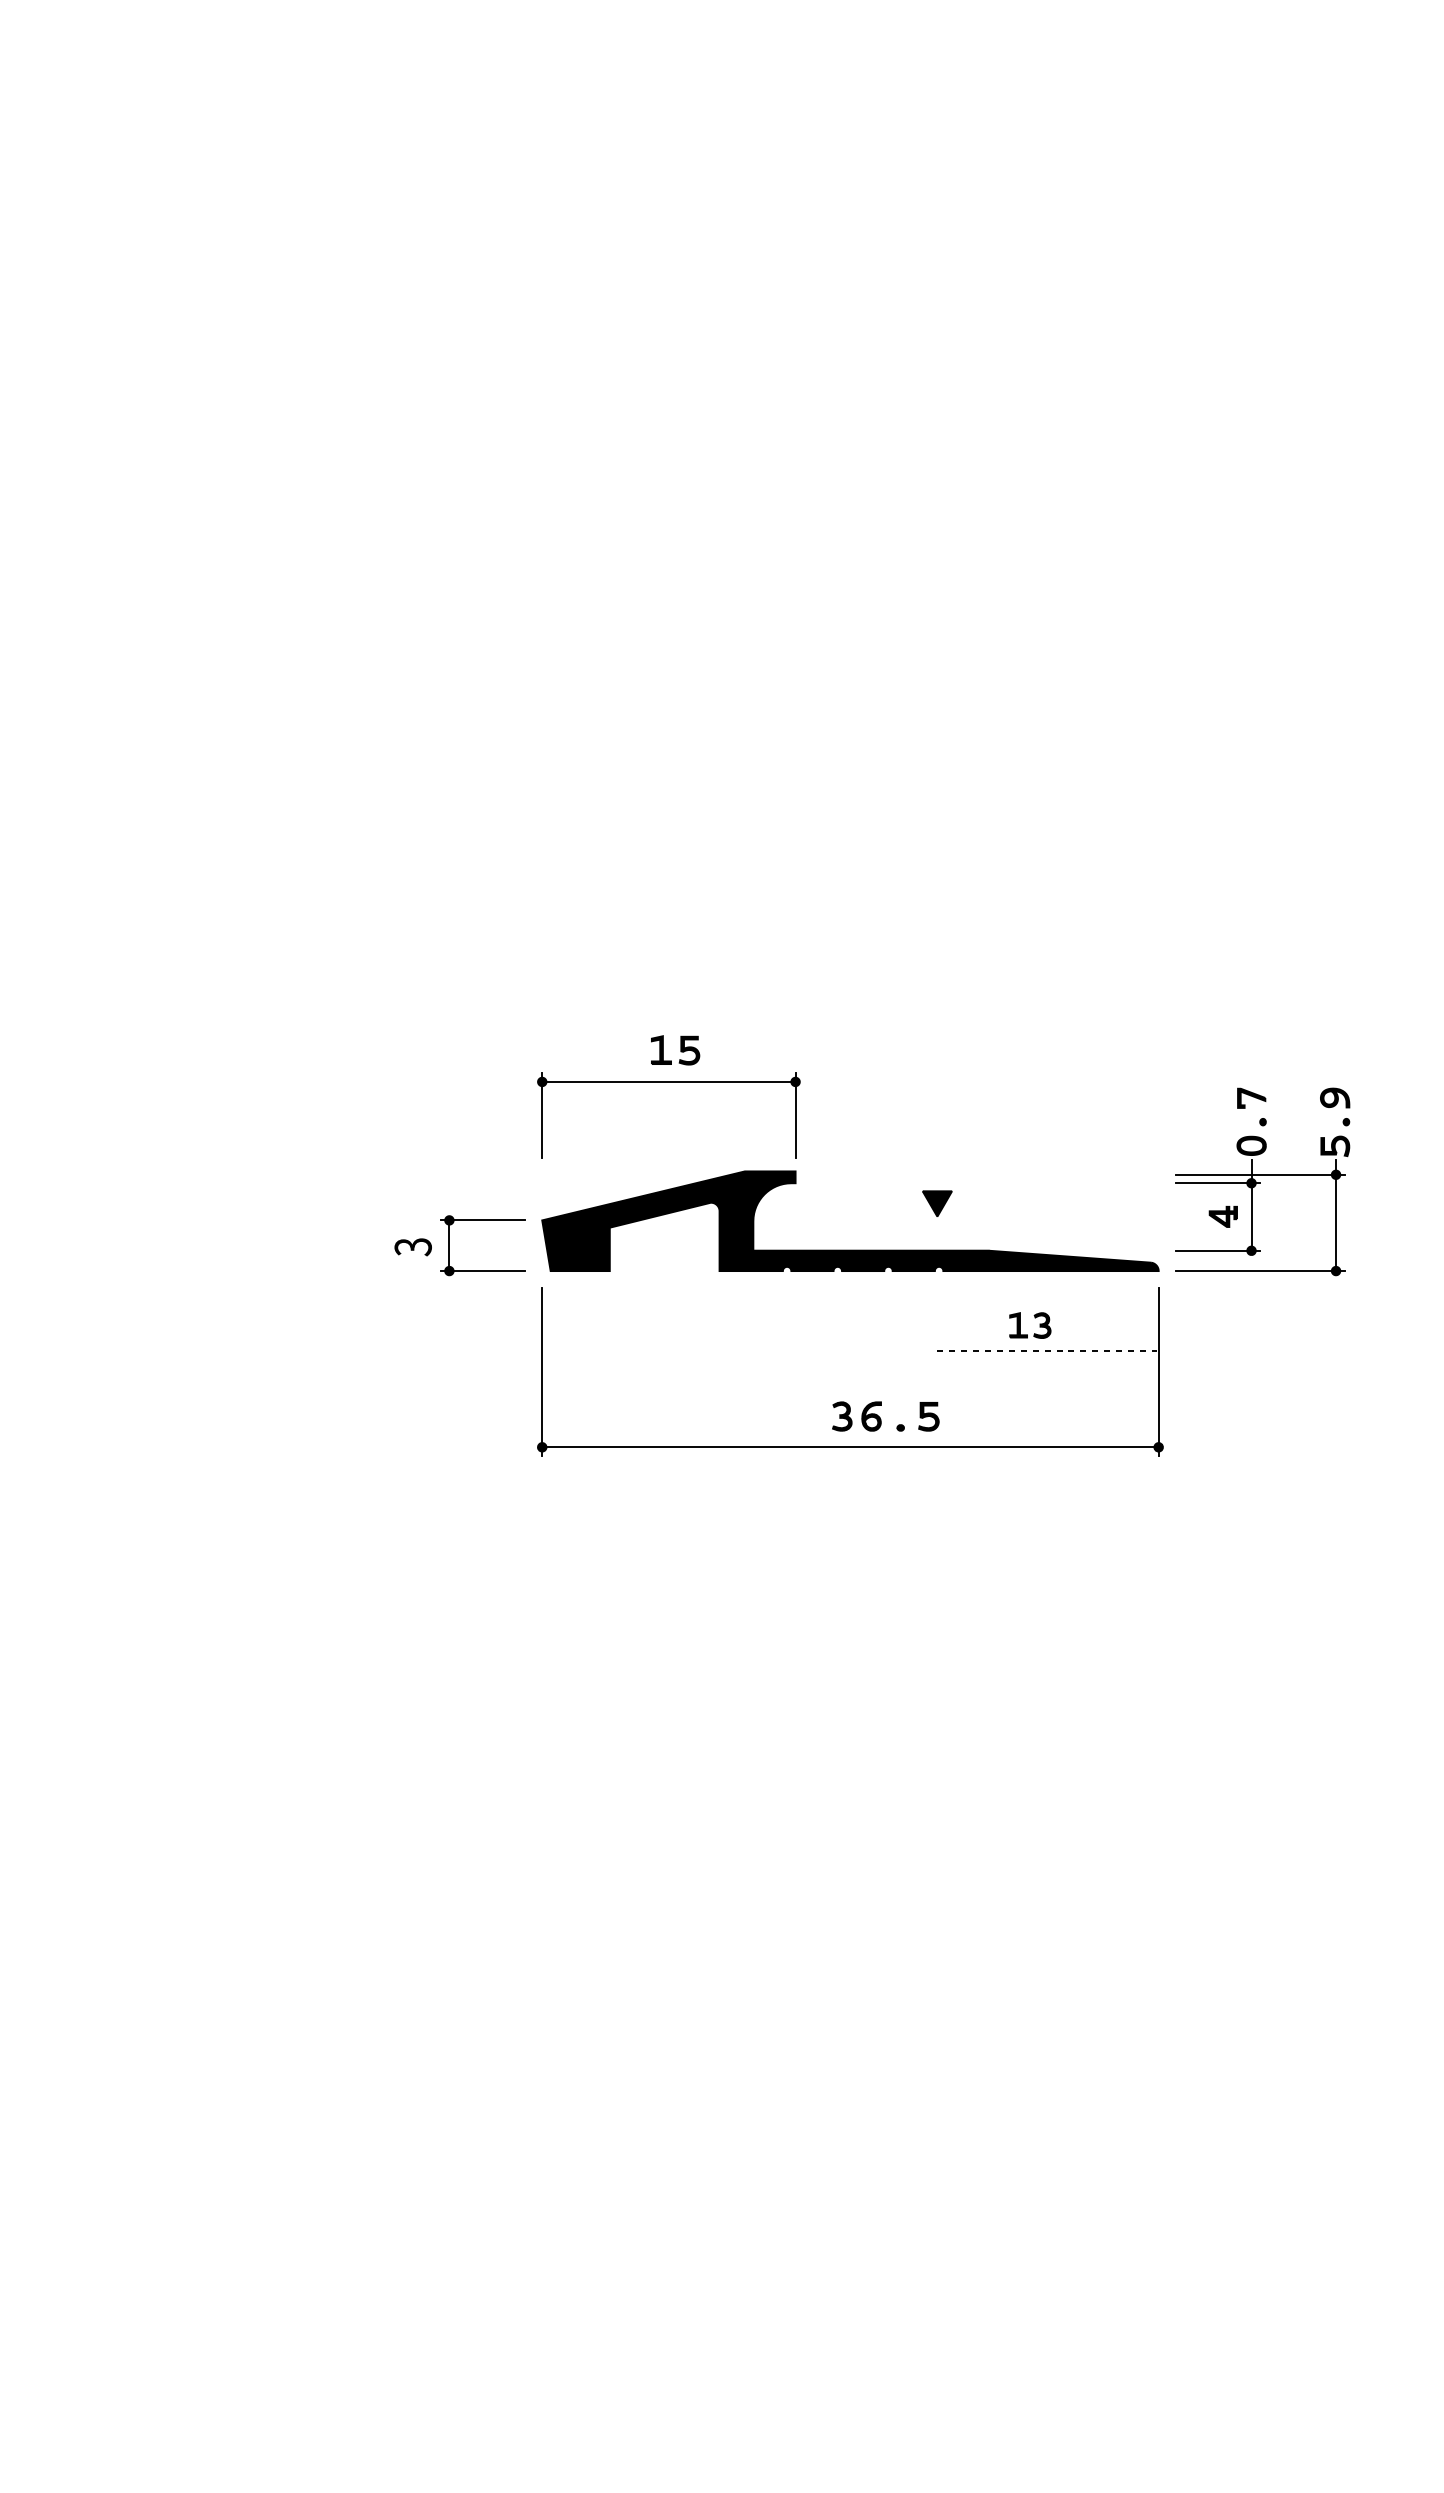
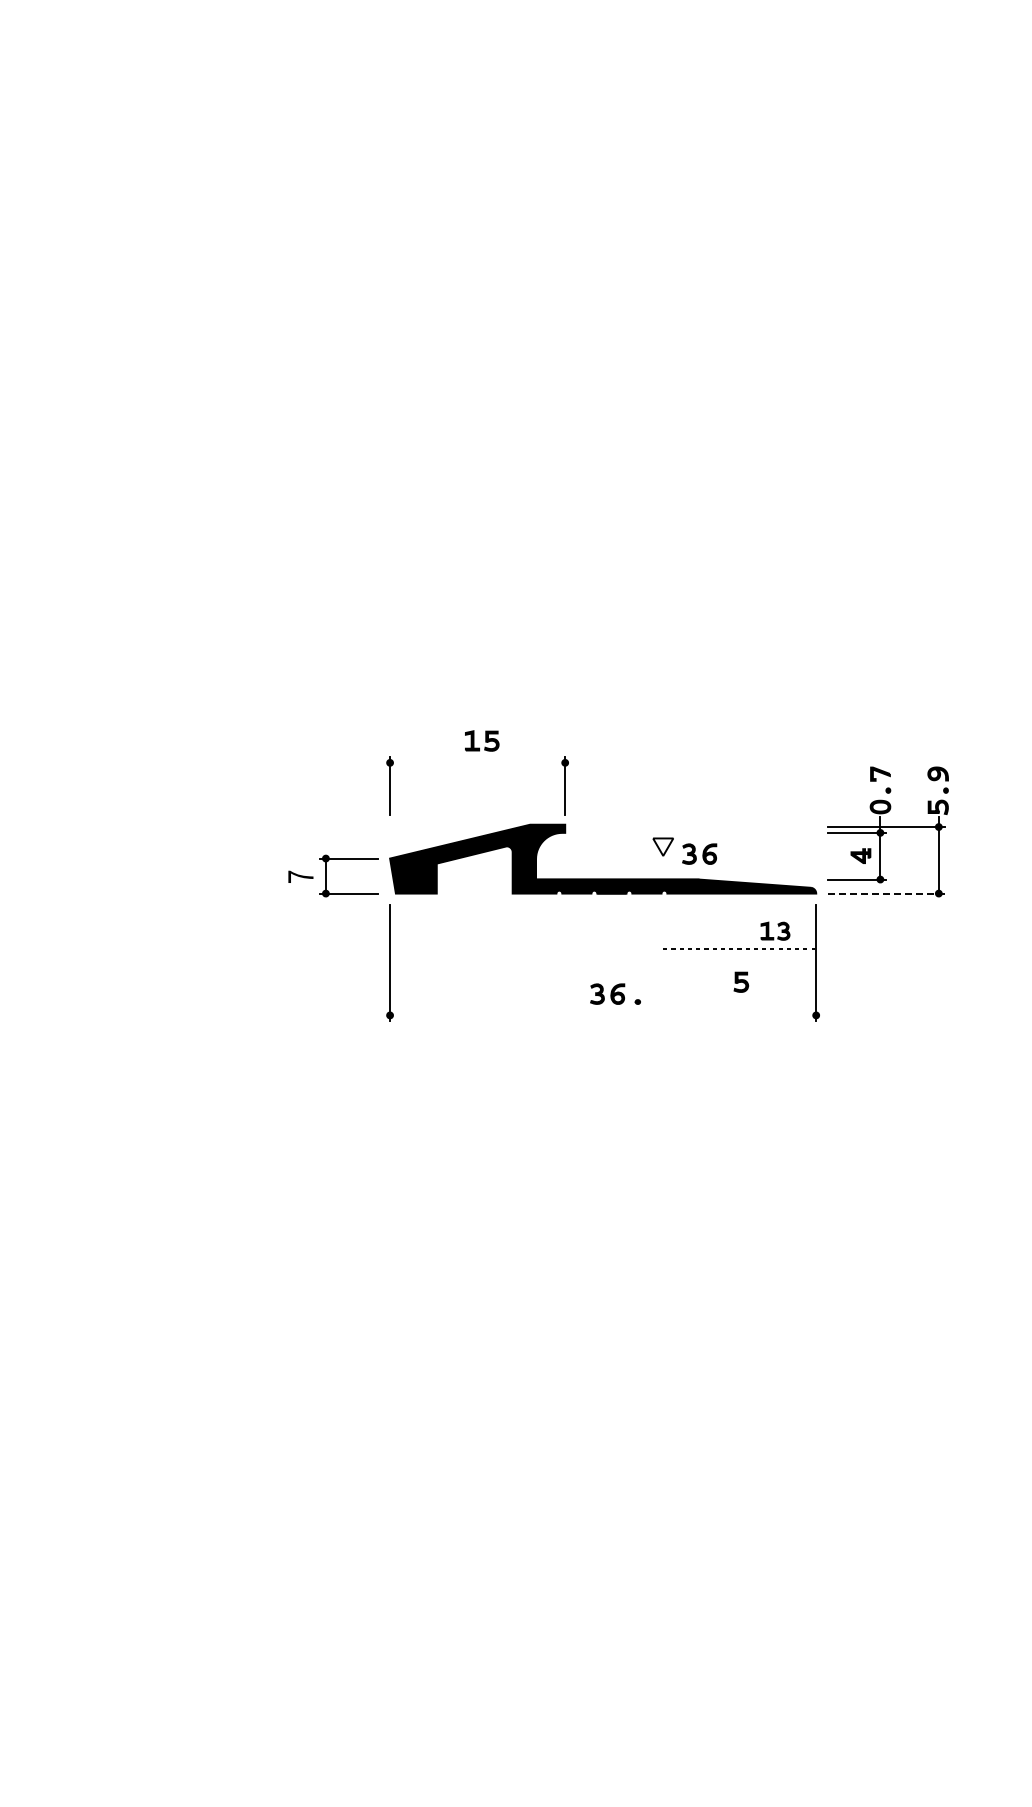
line: (671, 1081) -> (479, 762), removed
fill: (937, 1202) -> (663, 846), removed
part: (989, 1213) -> (699, 853), added
text: (412, 1246) -> (300, 876), 3 -> 7
line: (1260, 1270) -> (886, 893), solid -> dashed
part: (1030, 1324) -> (775, 930), moved
part: (929, 1415) -> (741, 981), moved
line: (852, 1447) -> (604, 1015), removed

